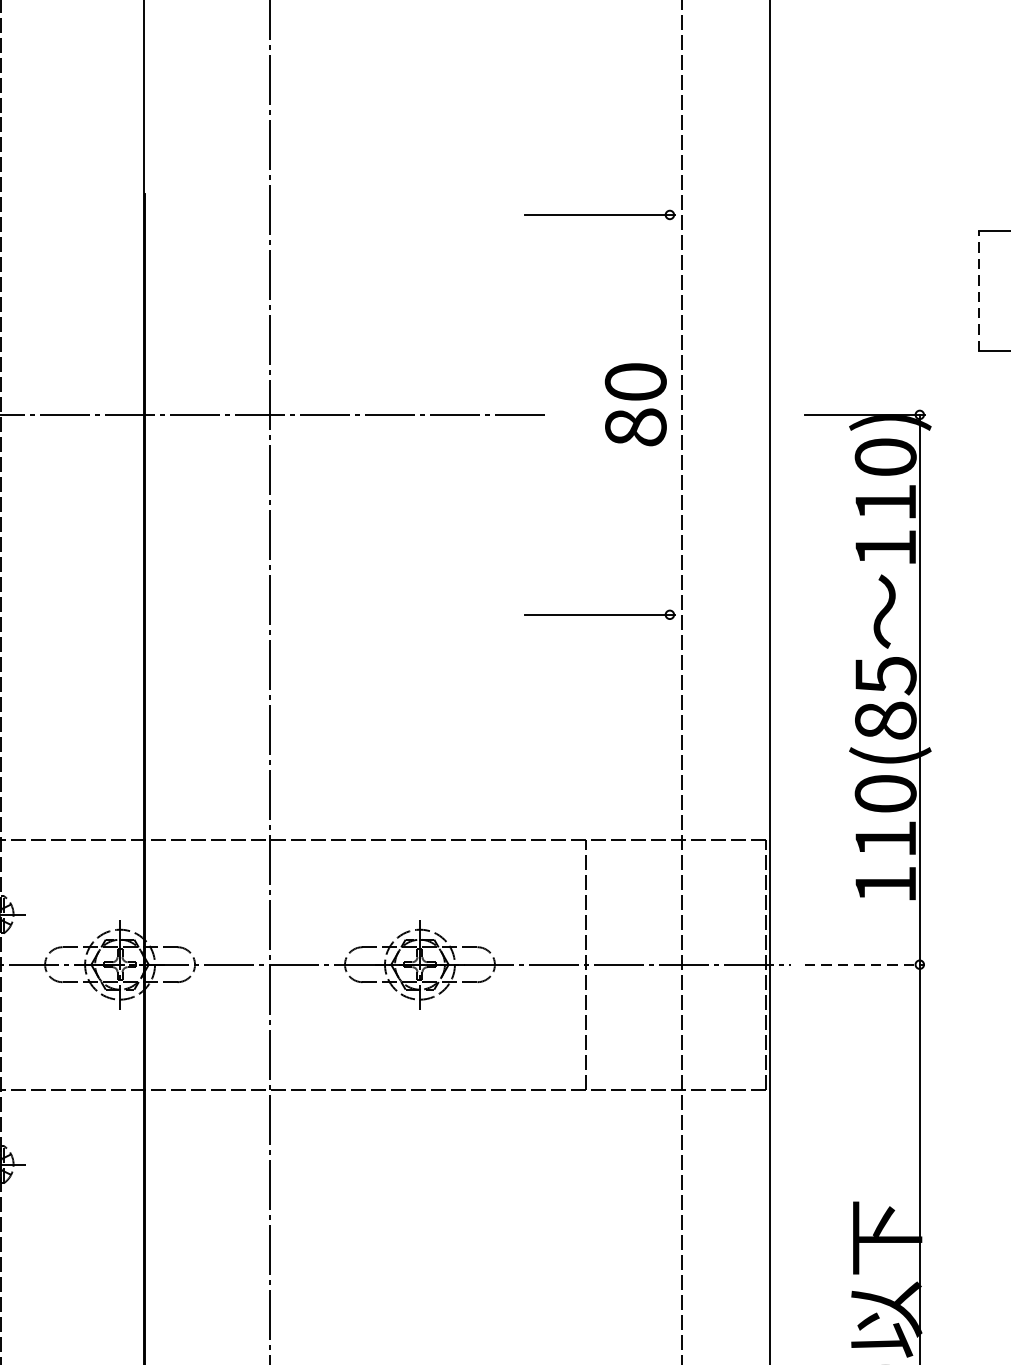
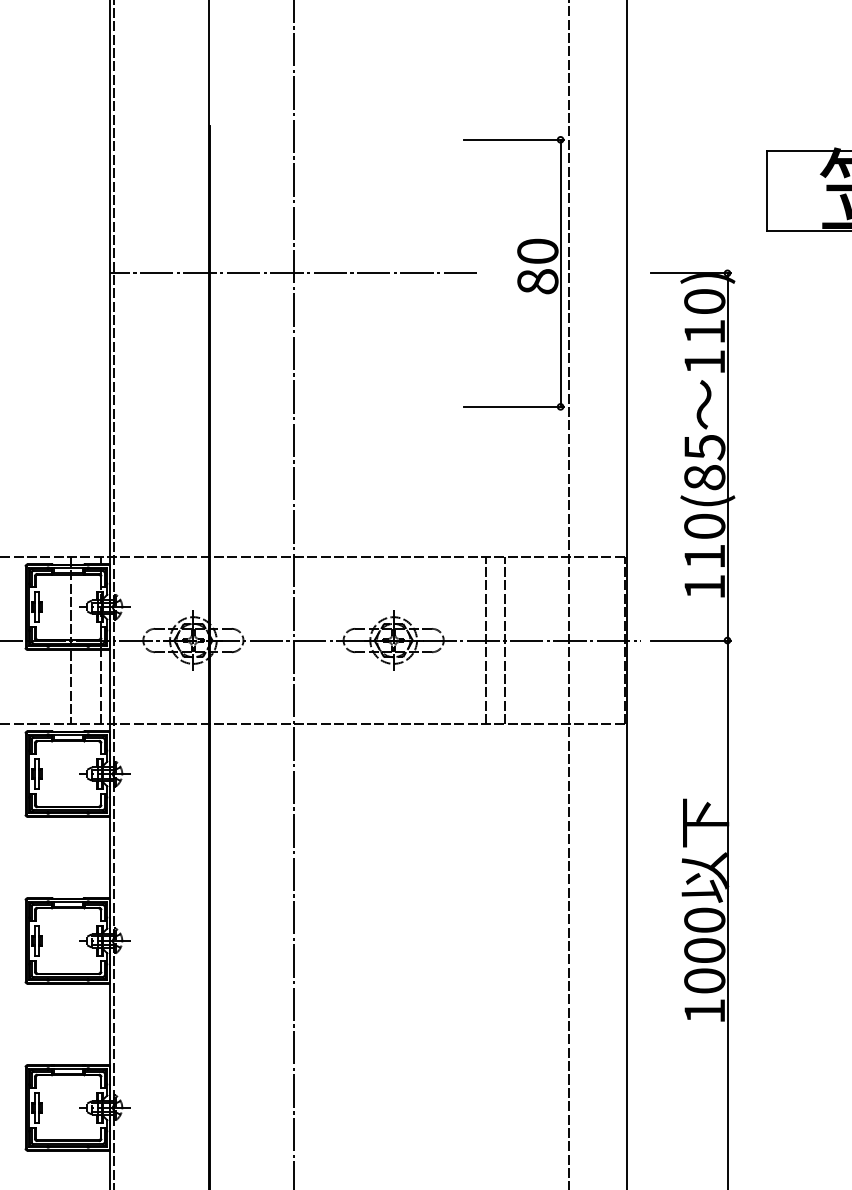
line: (979, 290) -> (767, 190), dashed -> solid
line: (669, 413) -> (560, 272), added
line: (557, 964) -> (485, 640), added
line: (865, 964) -> (691, 640), dashed -> solid

